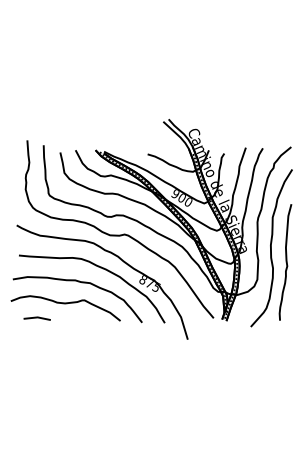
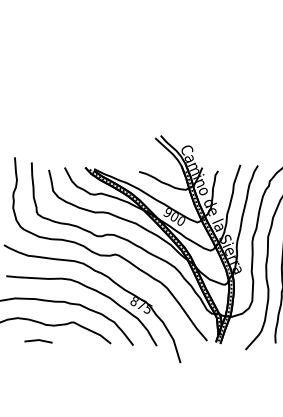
line: (36, 318) -> (37, 341), moved

